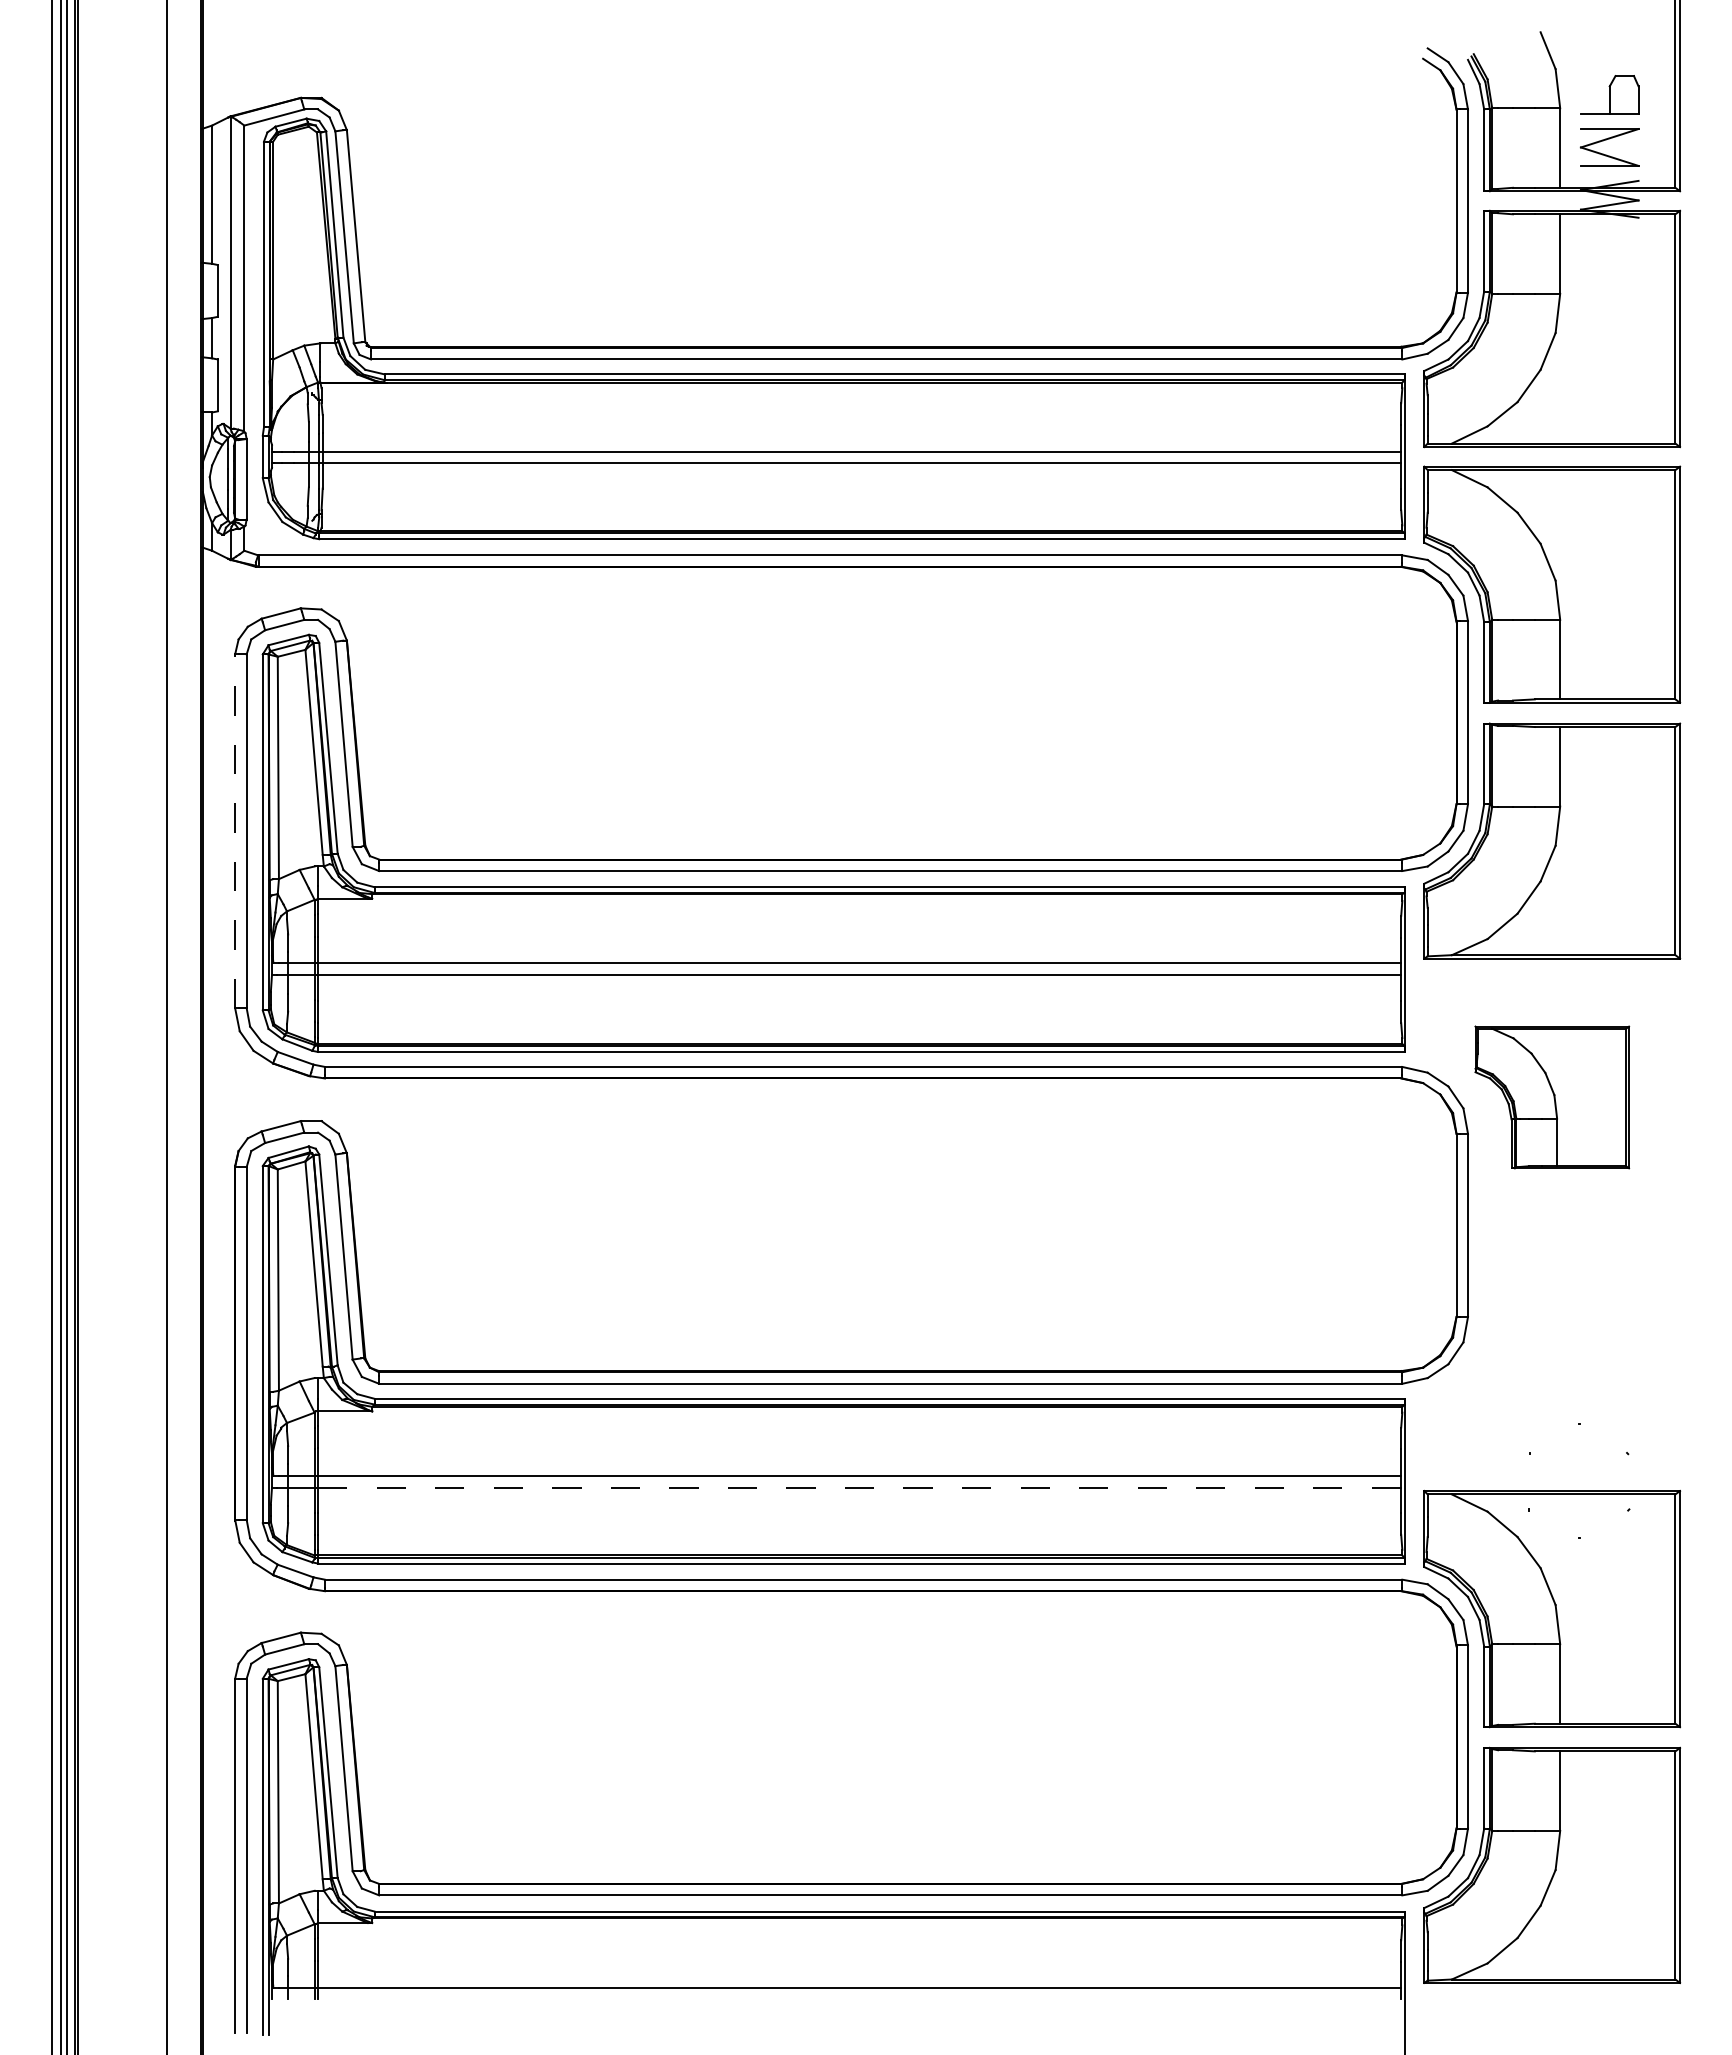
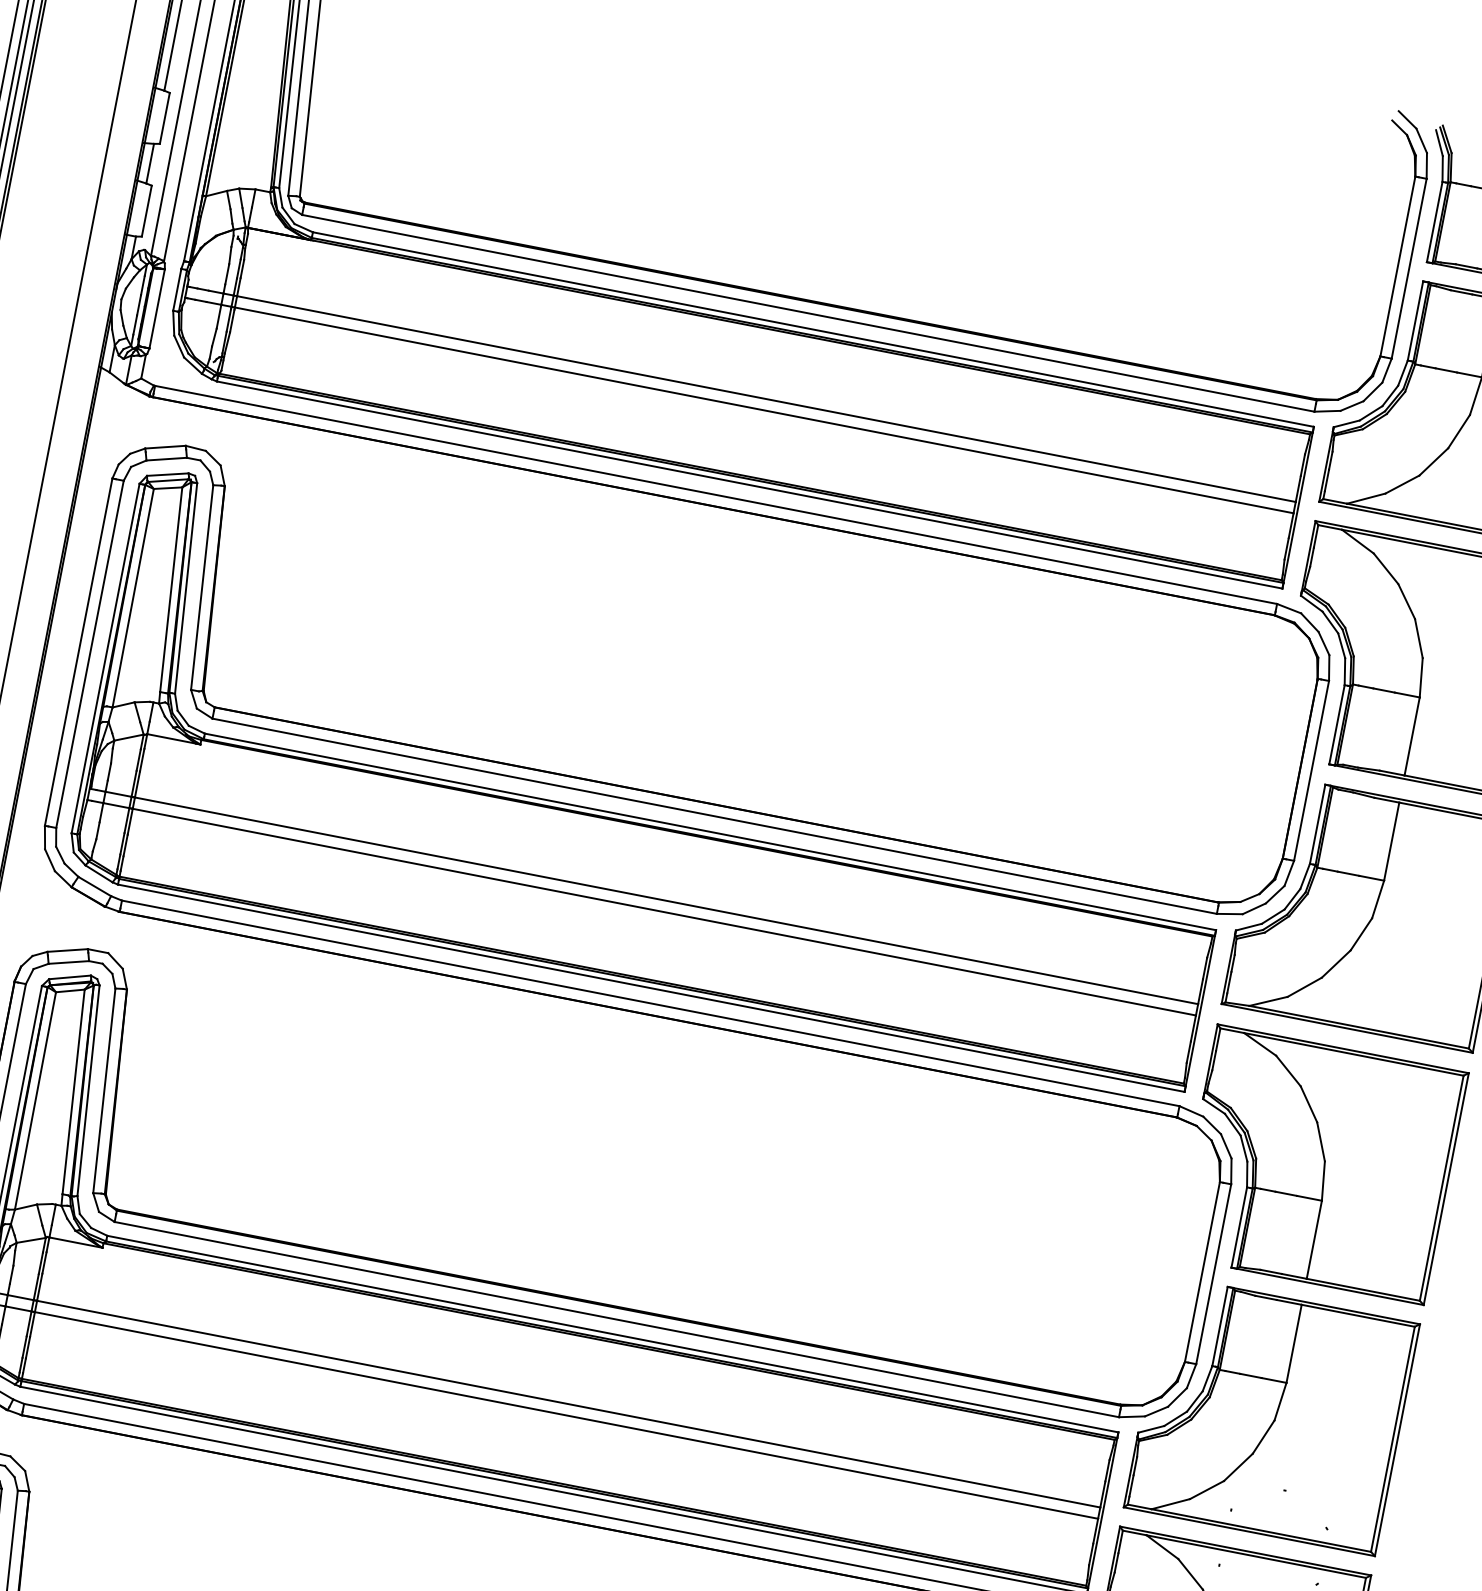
line: (235, 831) -> (79, 652), dashed -> solid
part: (1552, 1097) -> (1321, 1164), size x1.67
part: (1552, 1353) -> (1272, 1416), added
line: (859, 1487) -> (566, 1415), dashed -> solid

